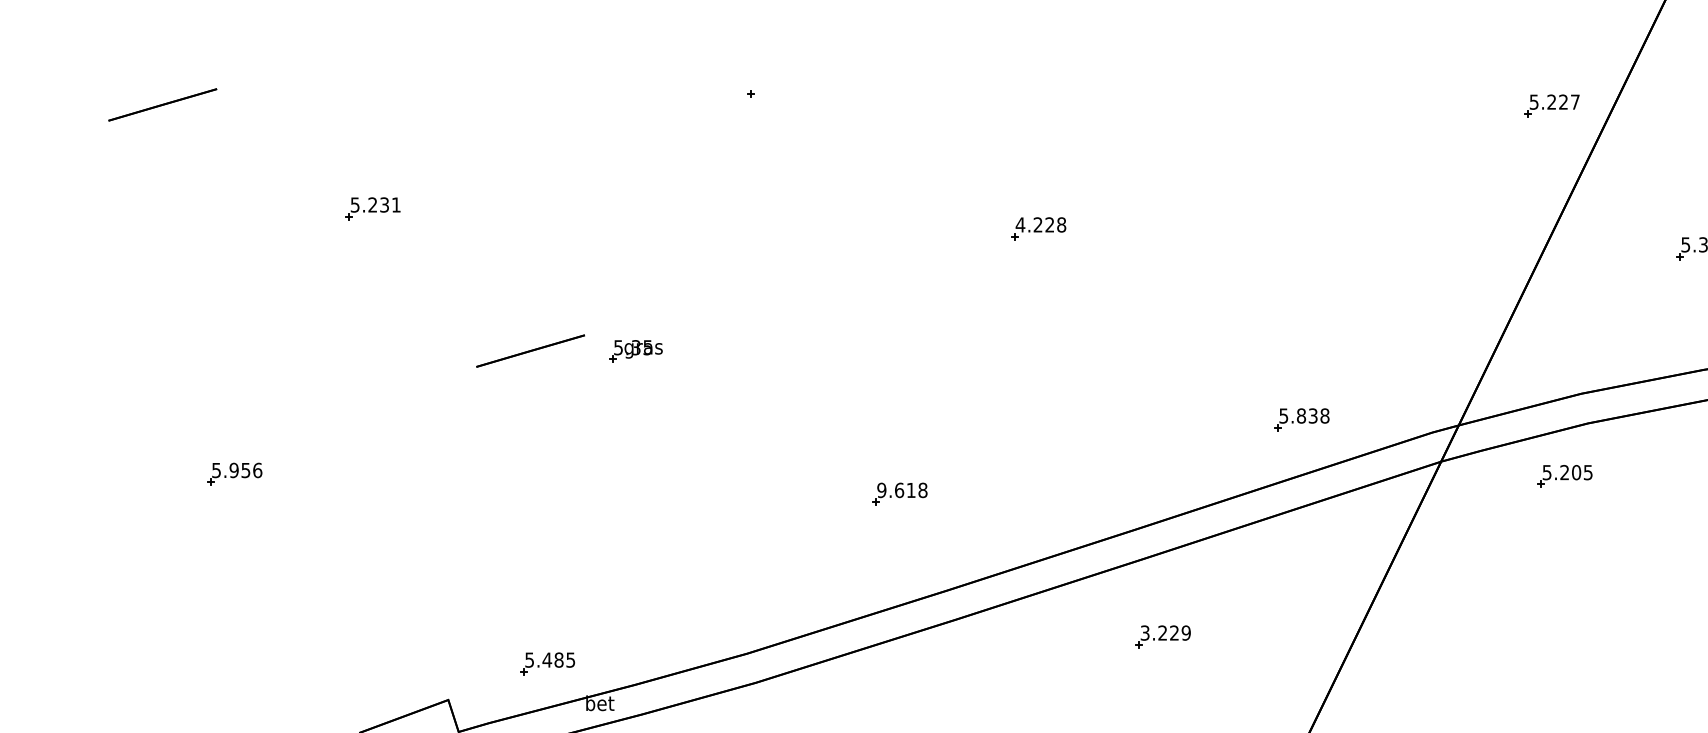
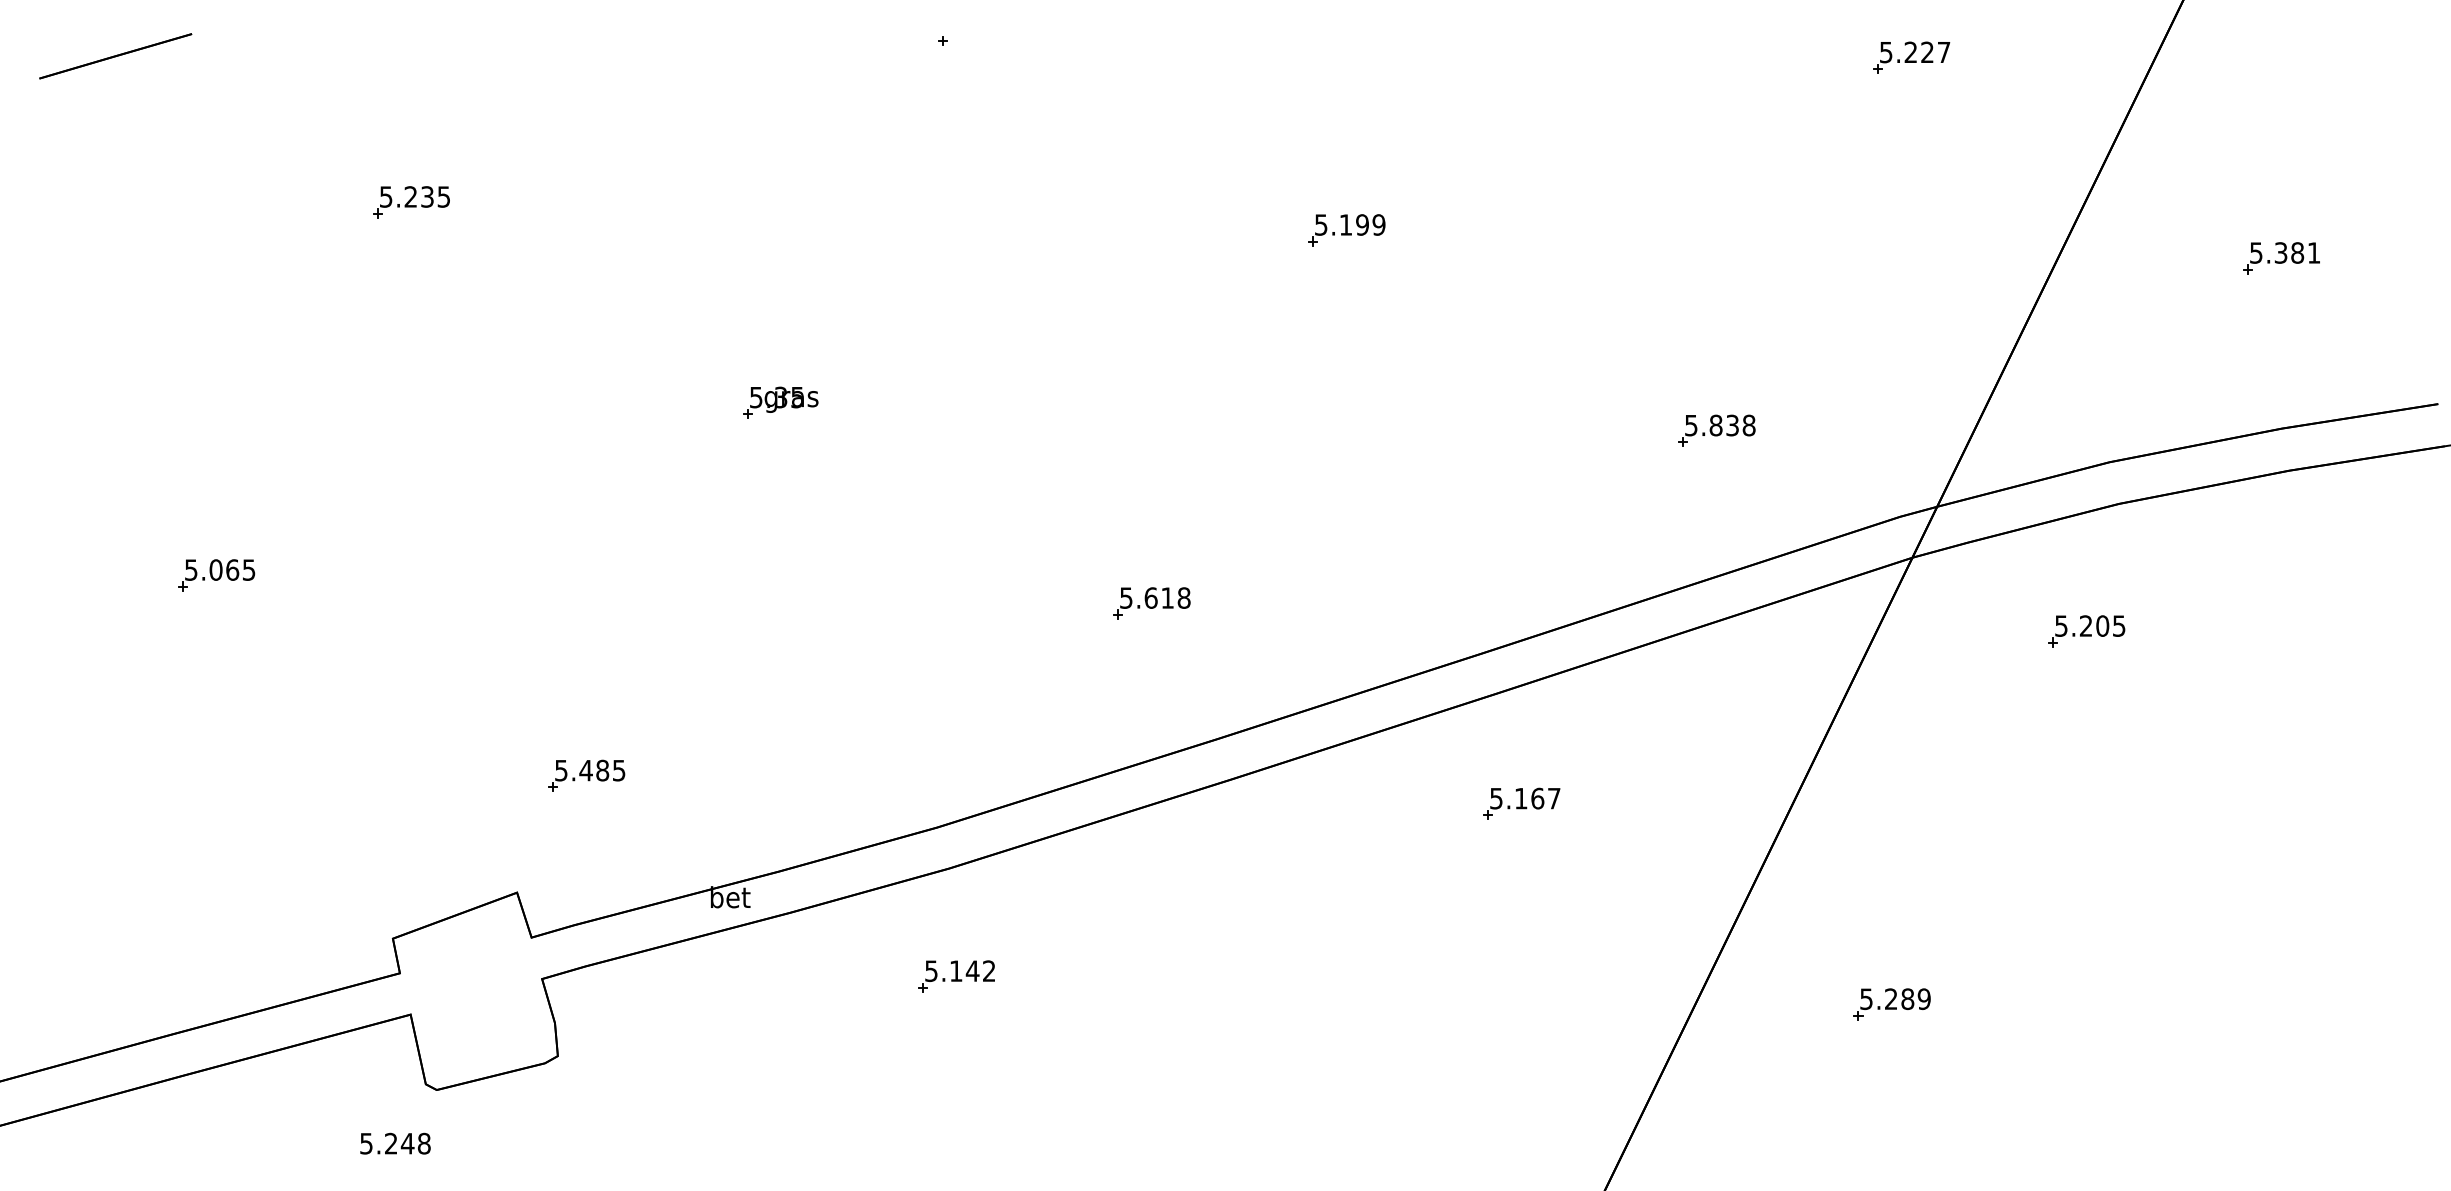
part: (1552, 105) -> (1911, 57), moved
text: (396, 204) -> (443, 196), 5.231 -> 5.235
text: (1040, 224) -> (1349, 224), 4.228 -> 5.199
line: (530, 351) -> (632, 402), removed
part: (1301, 419) -> (1716, 430), moved
text: (245, 470) -> (232, 569), 5.956 -> 5.065
part: (1565, 476) -> (2086, 631), moved
text: (881, 489) -> (1125, 597), 9.618 -> 5.618
text: (1165, 632) -> (1525, 798), 3.229 -> 5.167
part: (547, 663) -> (586, 775), moved

